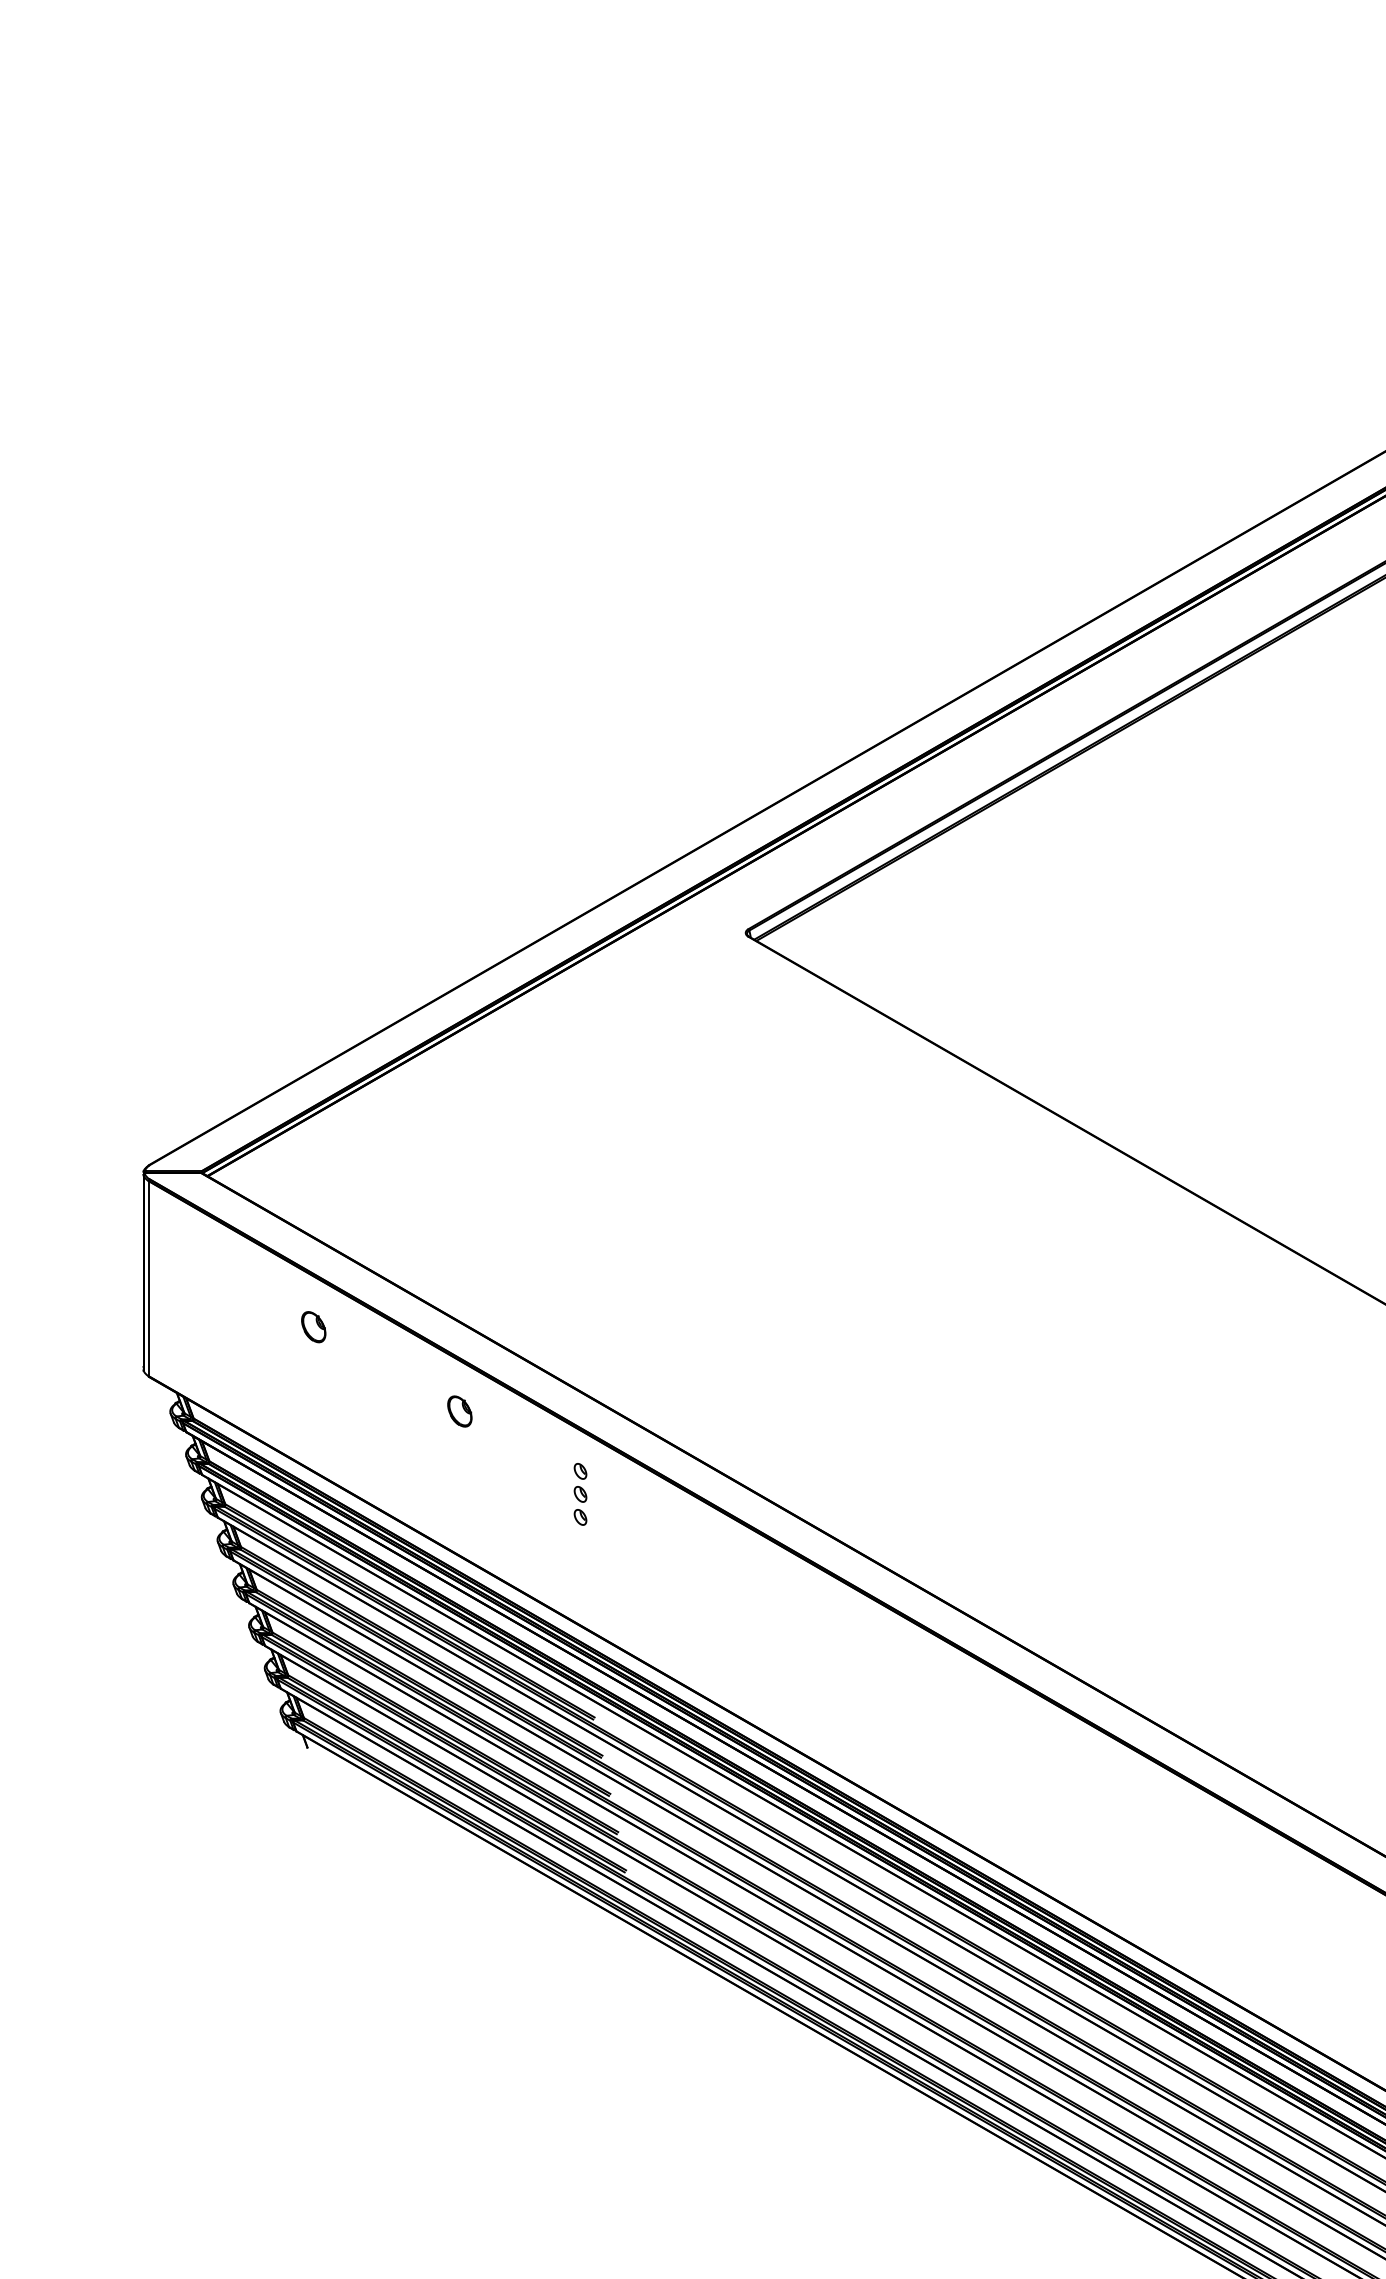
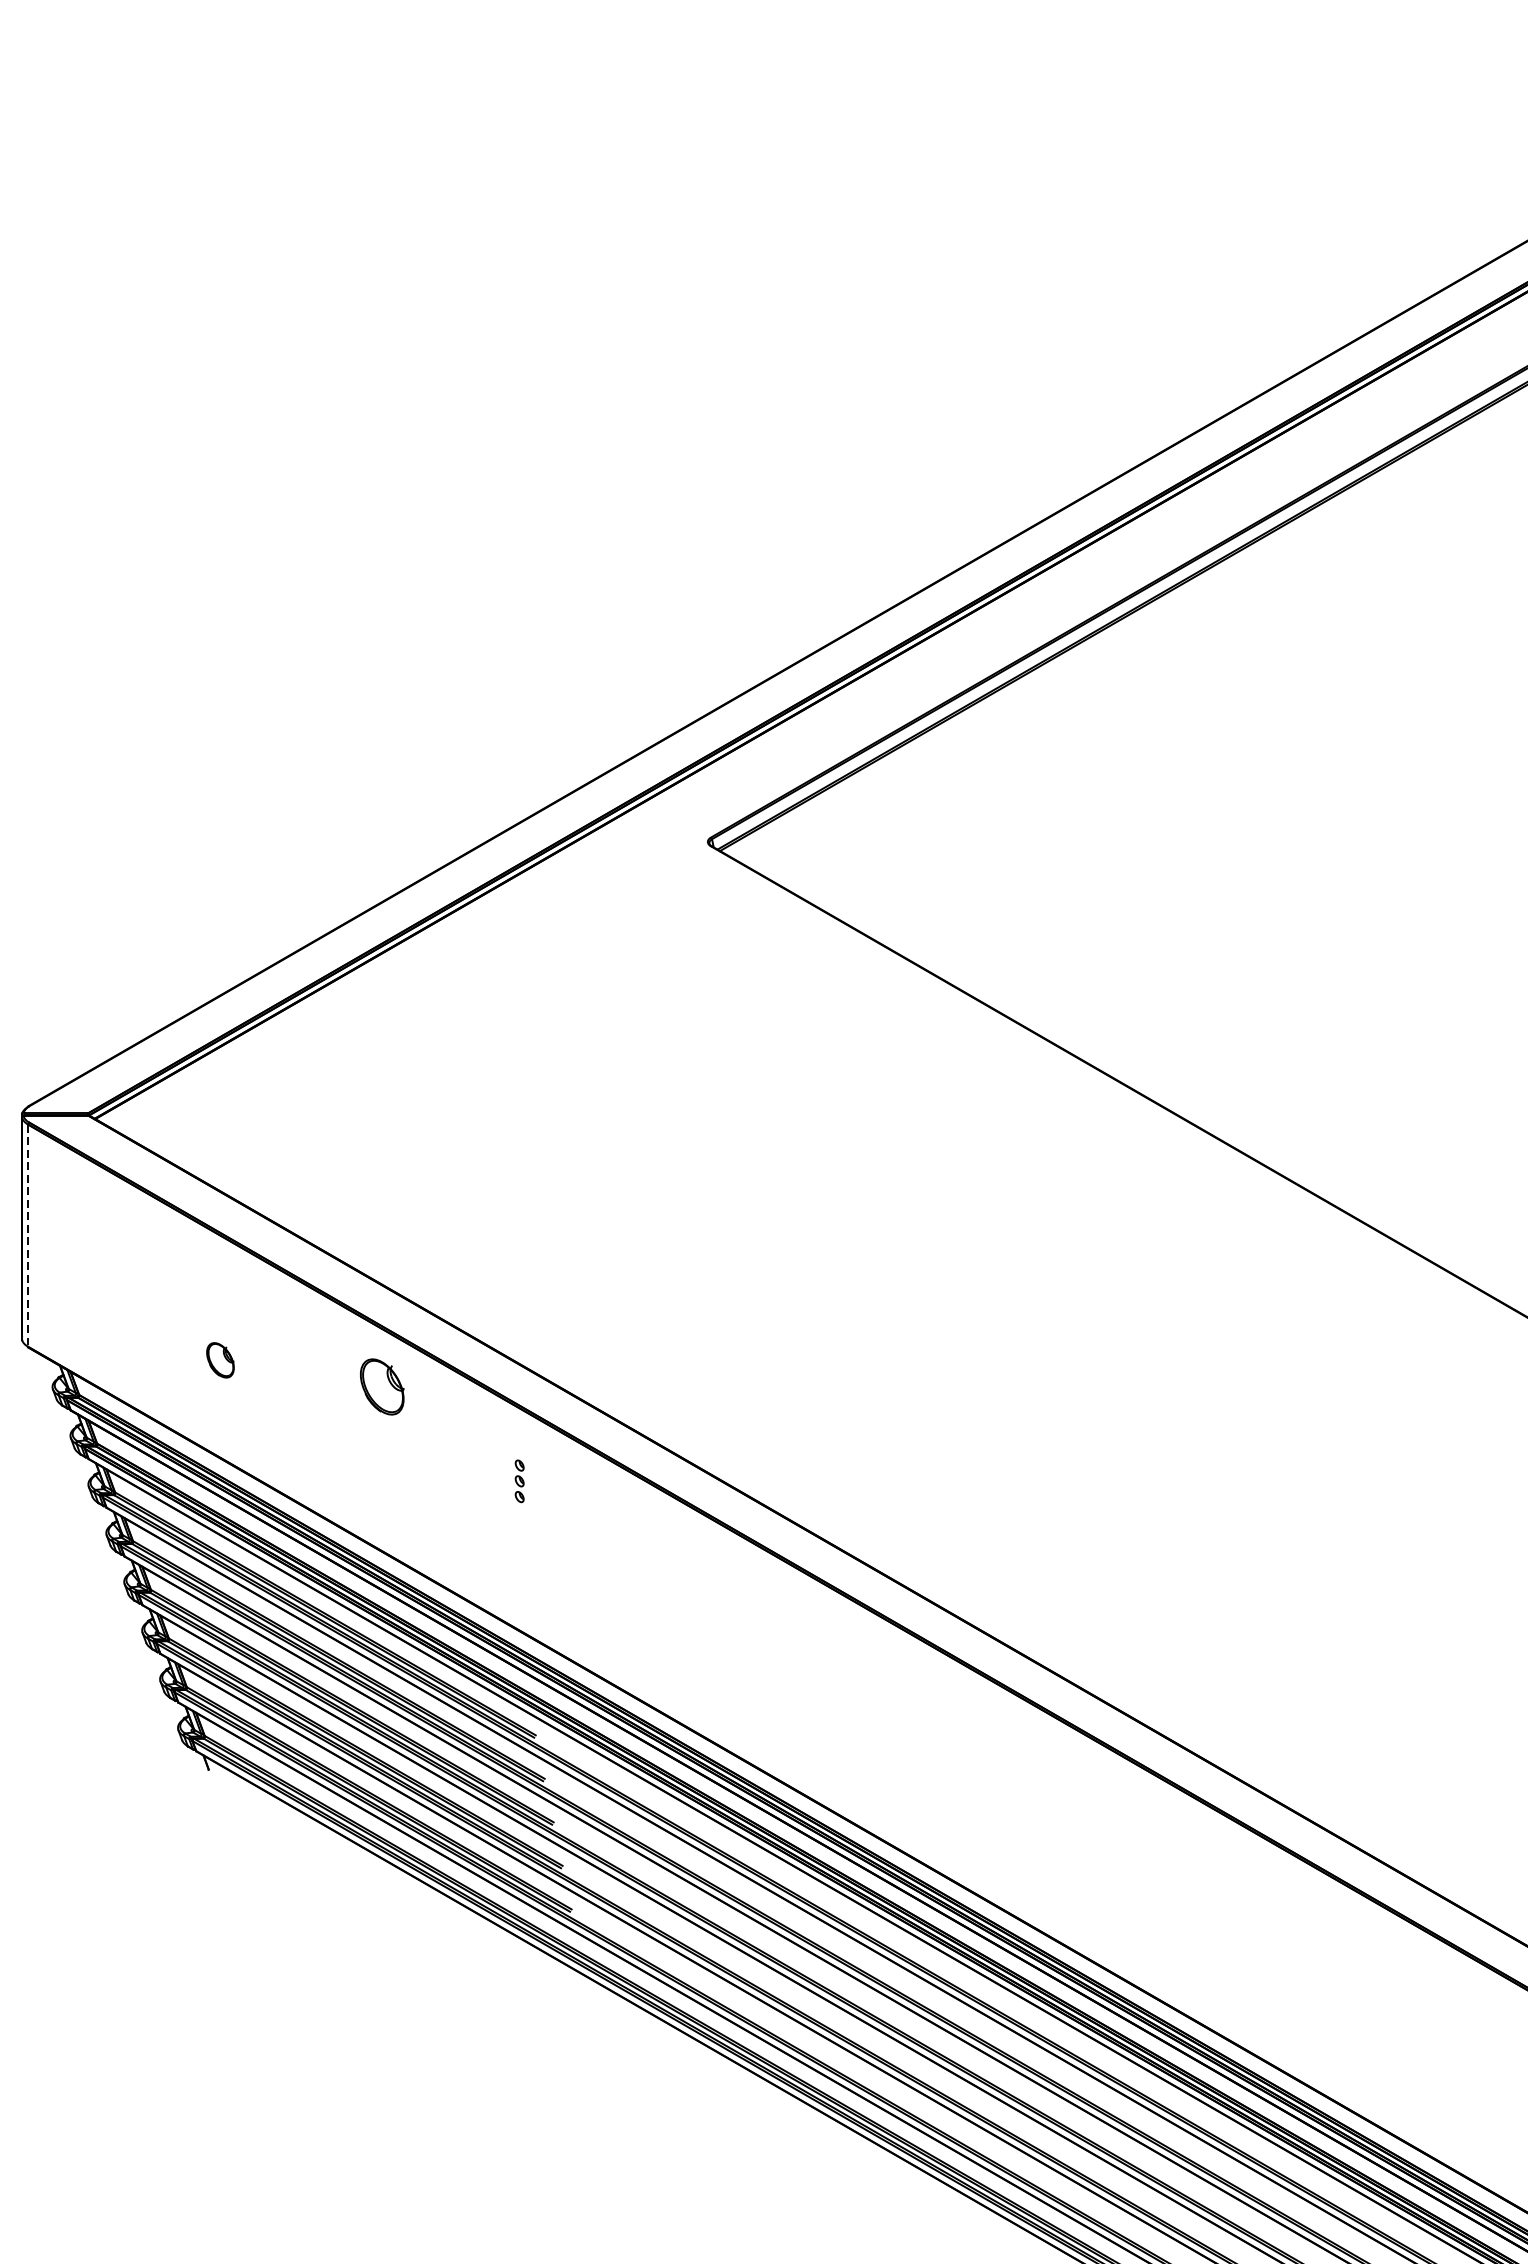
line: (148, 1278) -> (27, 1235), solid -> dashed
part: (313, 1327) -> (220, 1360), moved
part: (459, 1411) -> (381, 1386), size x1.6
part: (580, 1494) -> (519, 1481), size x0.6

